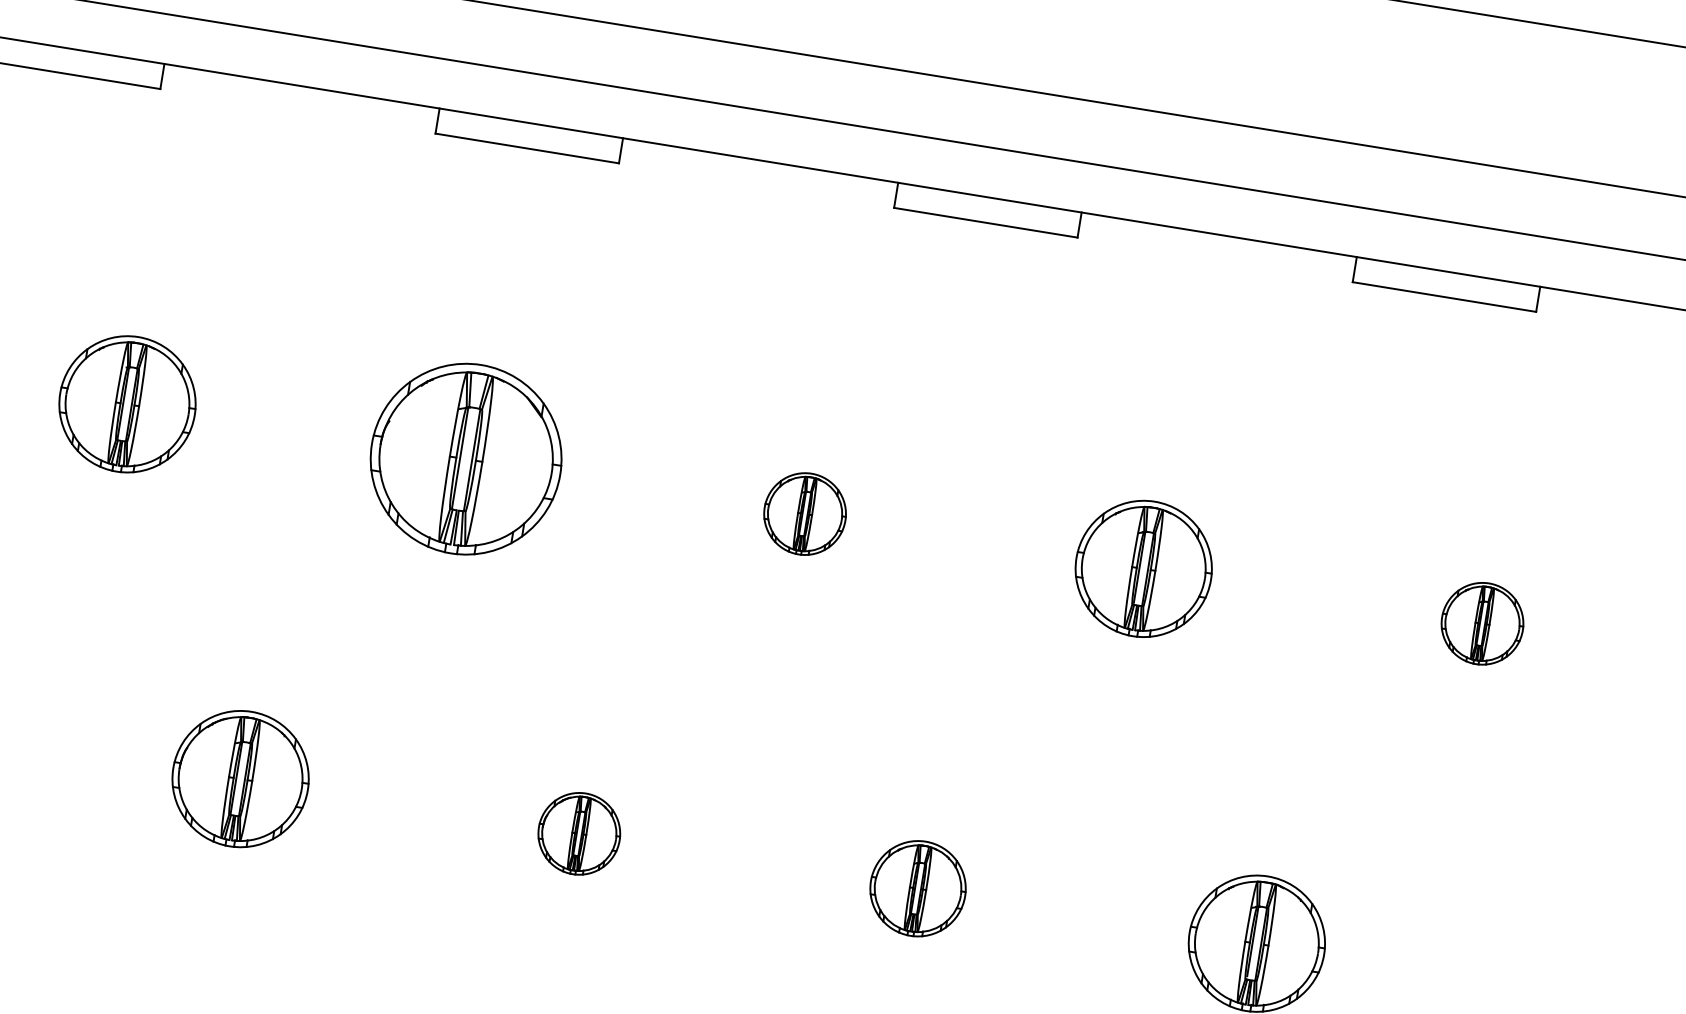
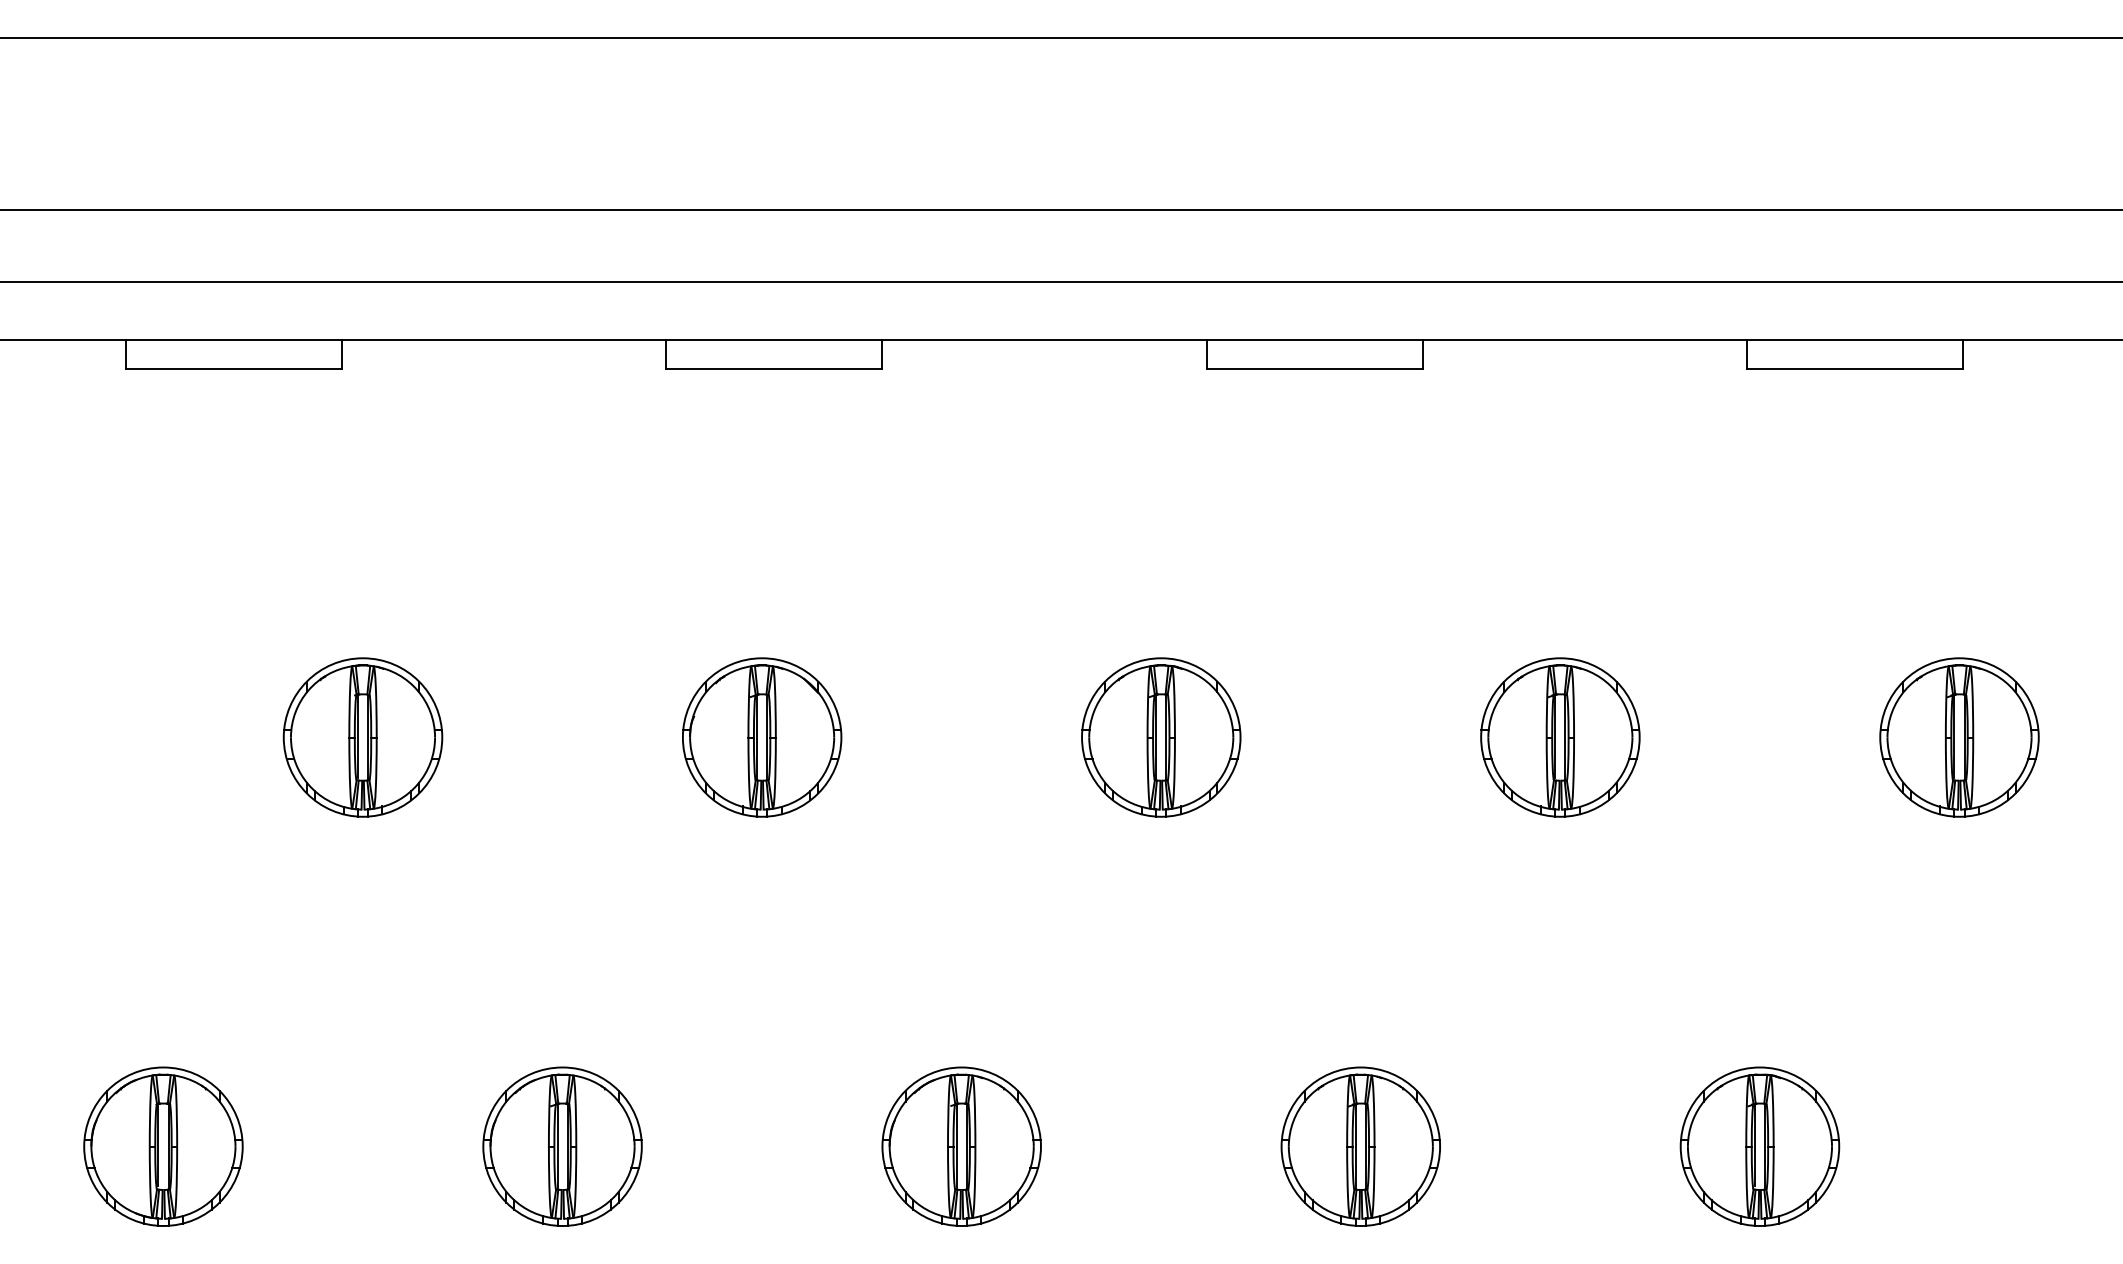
part: (466, 459) -> (762, 737), size x0.71
part: (805, 514) -> (1161, 737), size x1.67
part: (1482, 623) -> (1959, 737), size x1.67
part: (579, 833) -> (961, 1146), size x1.67
part: (917, 888) -> (1360, 1146), size x1.43

